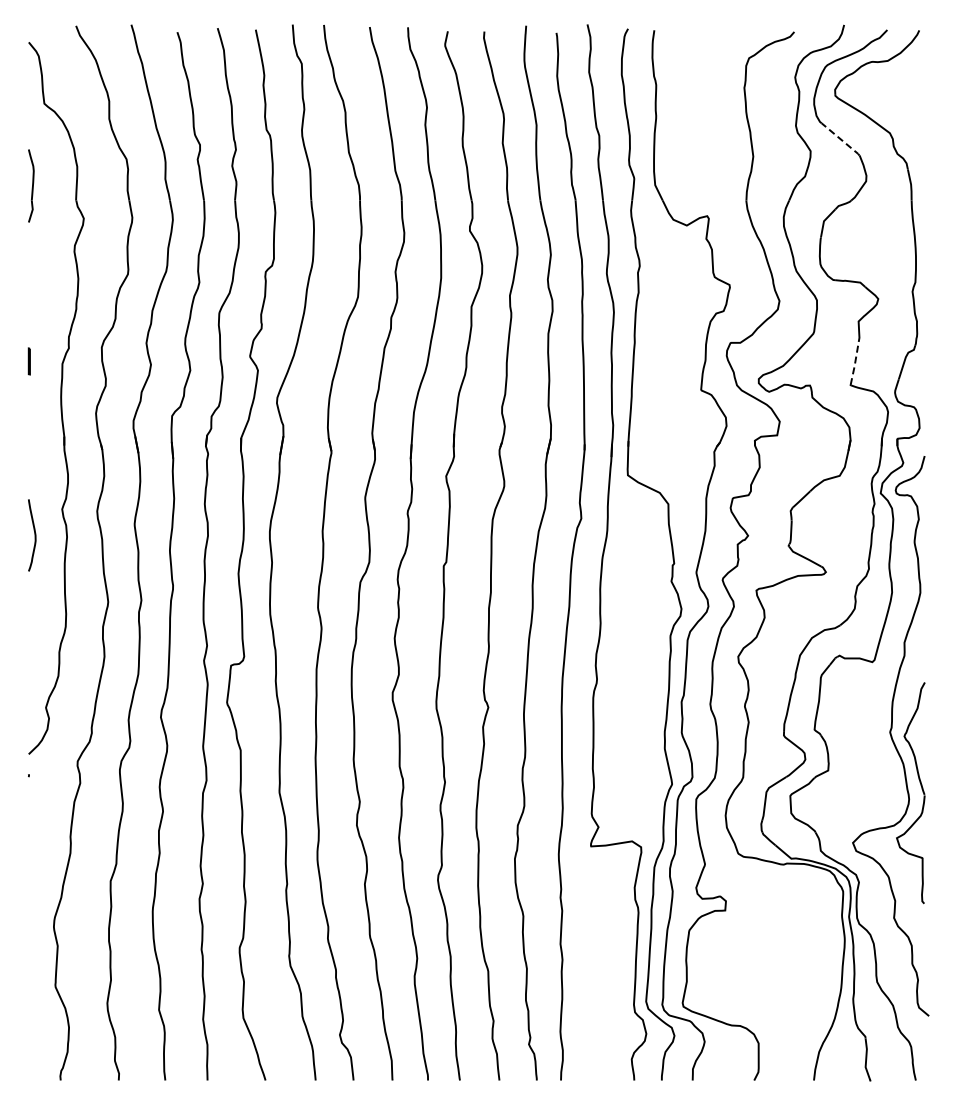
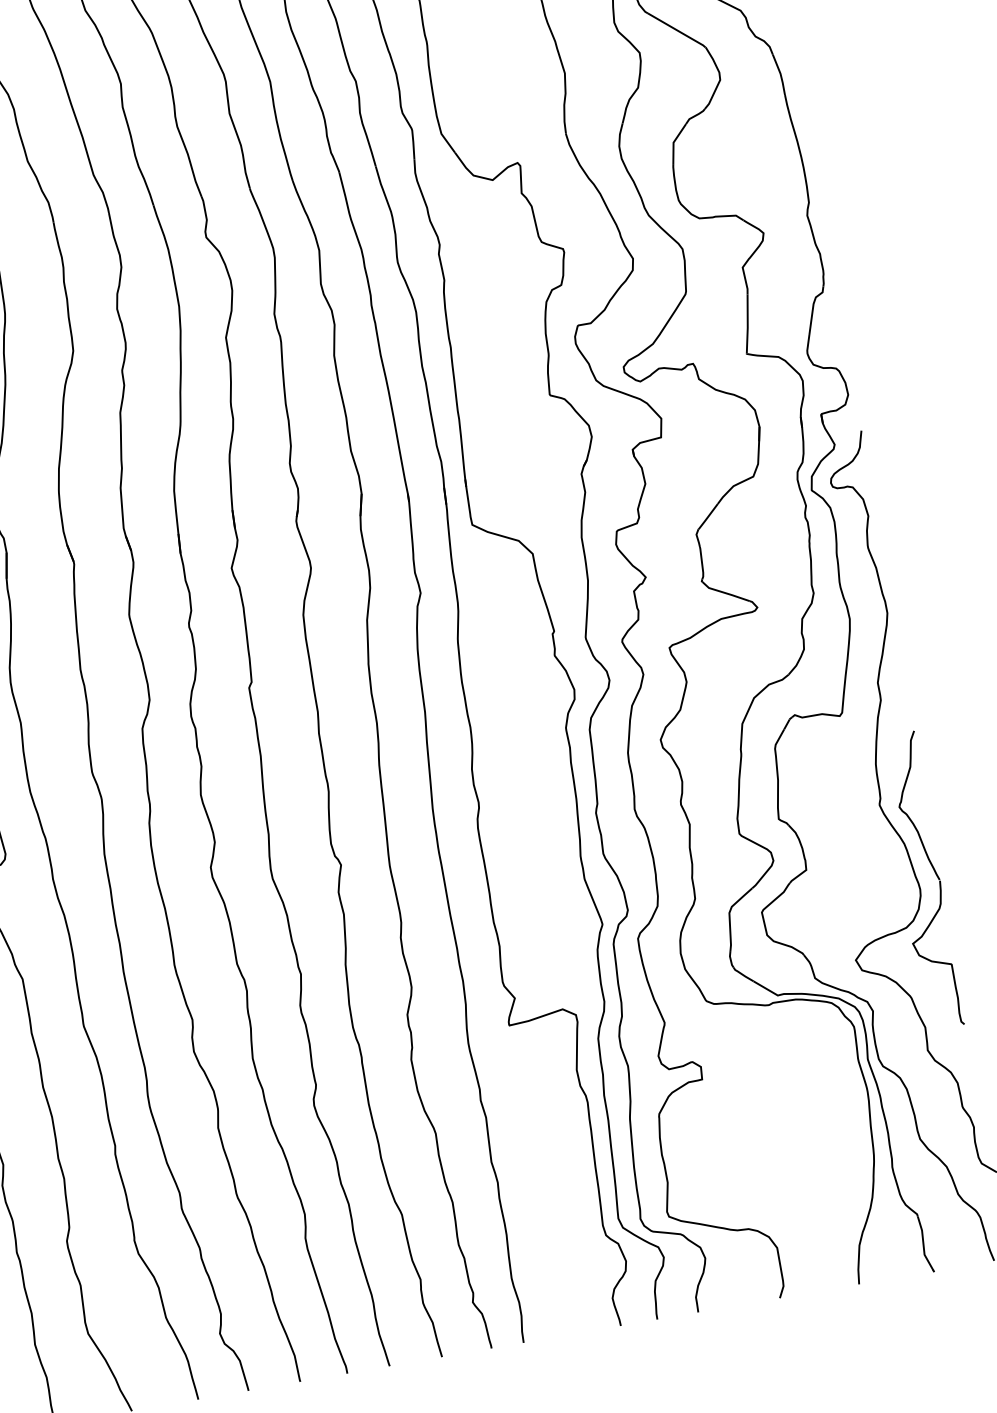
line: (841, 140) -> (678, 31), dashed -> solid
line: (854, 364) -> (747, 325), dashed -> solid

